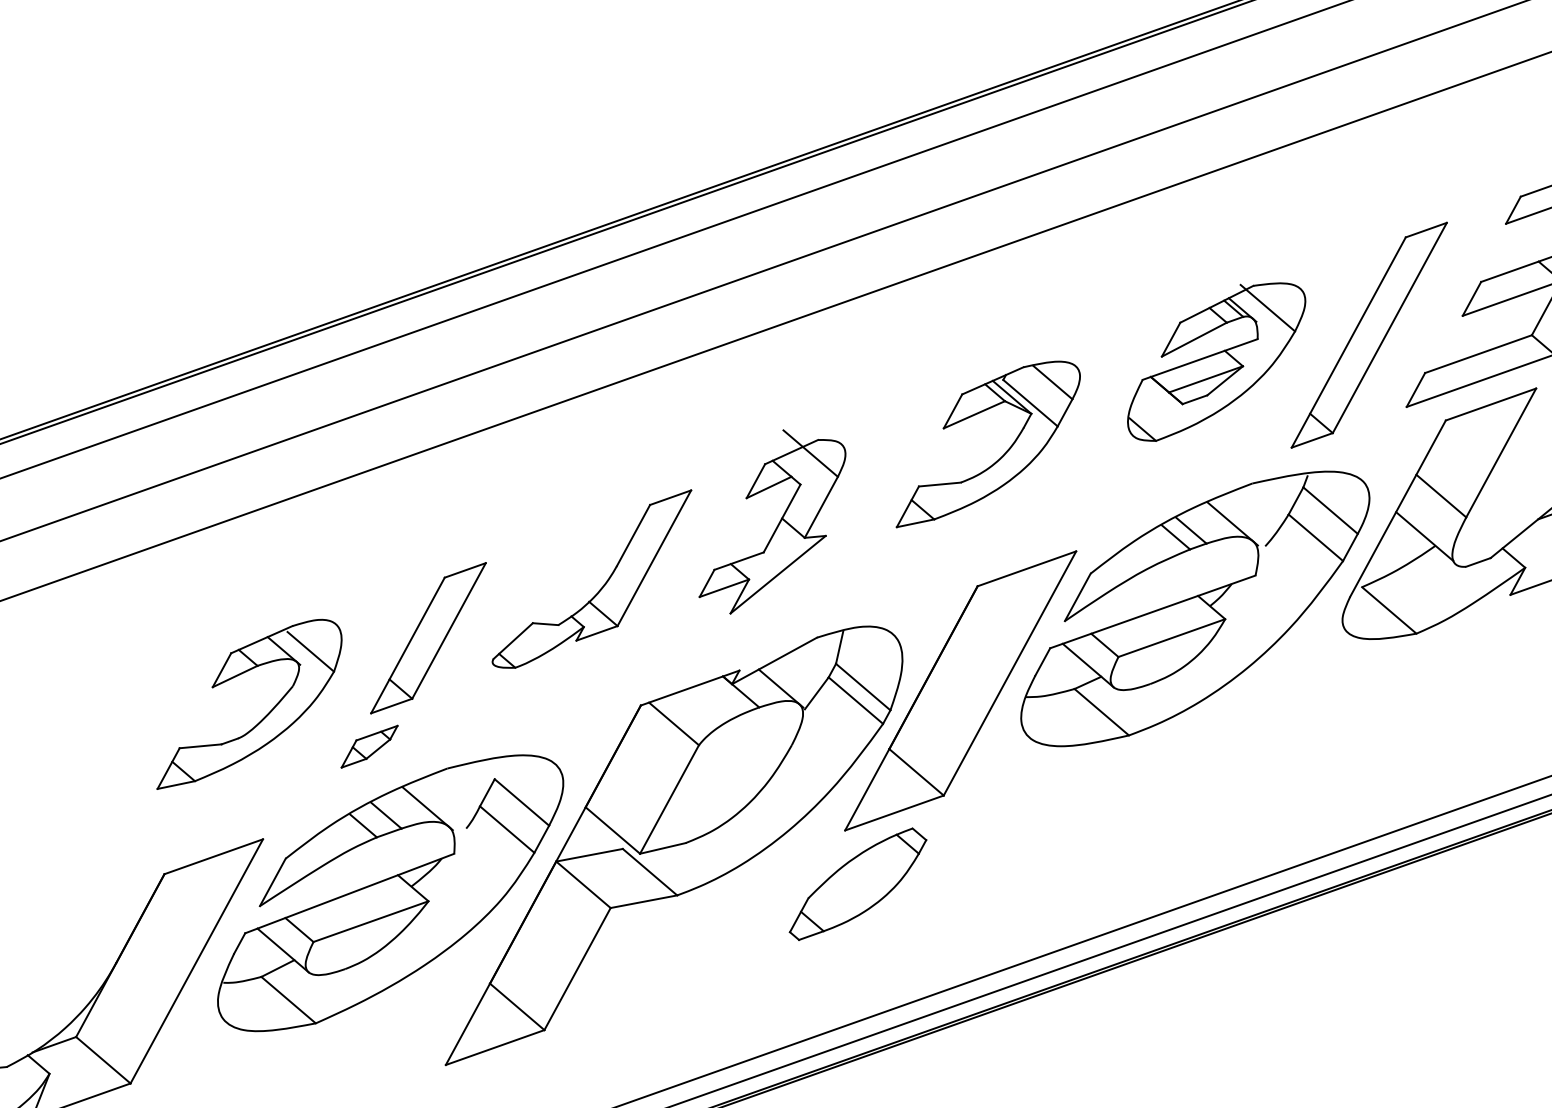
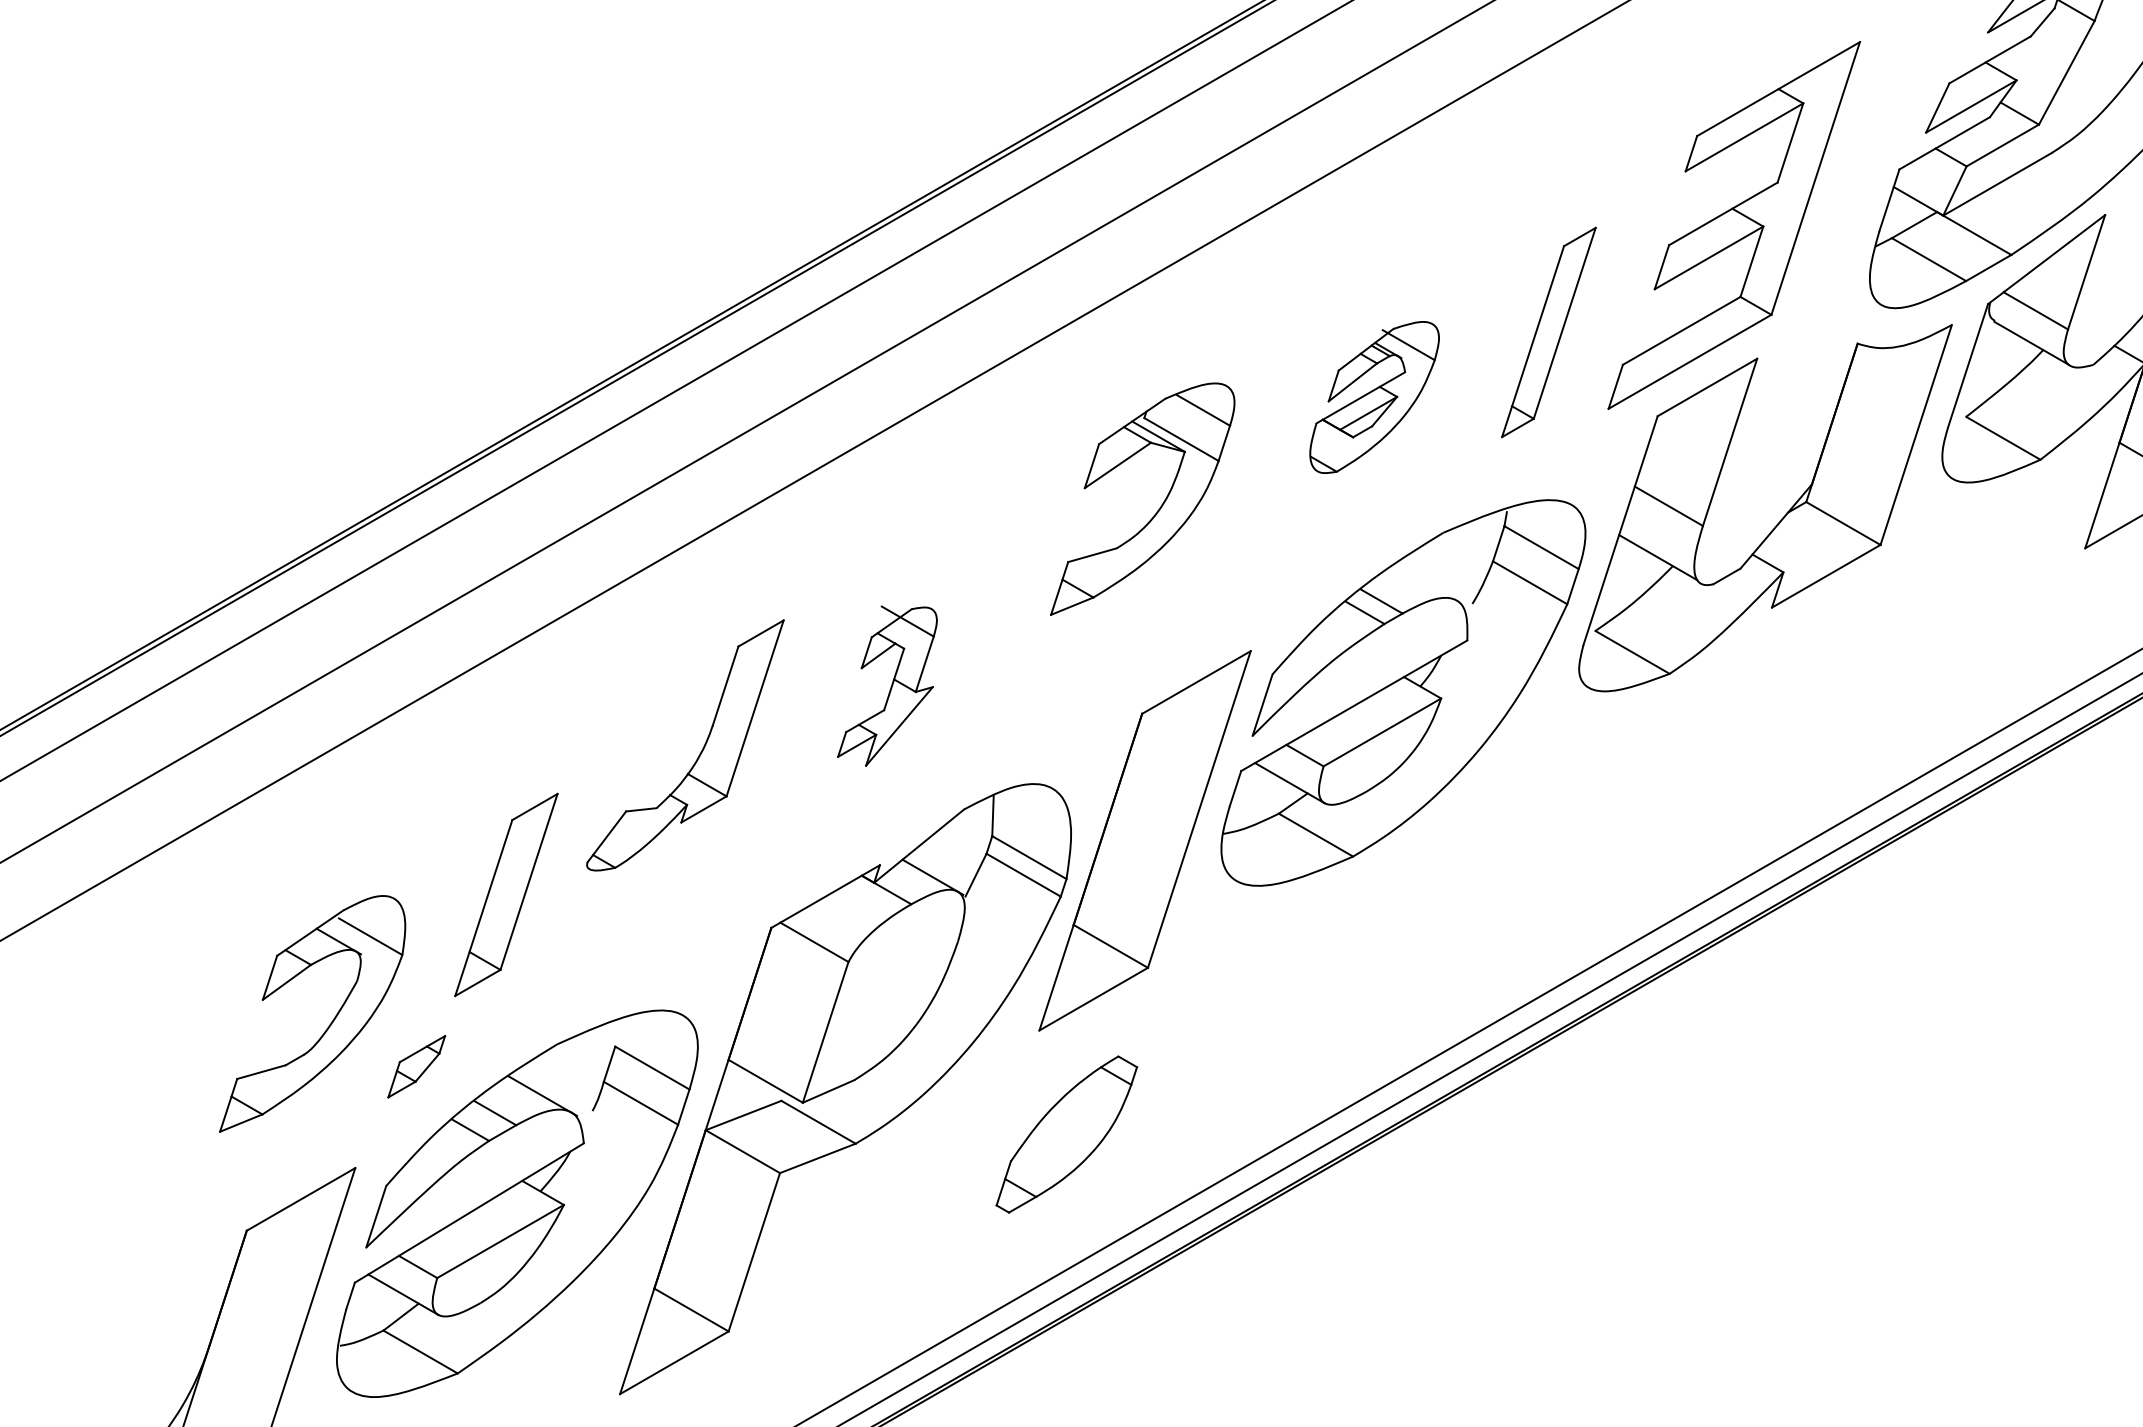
part: (1368, 335) -> (1548, 332), size x0.7
part: (1216, 362) -> (1374, 397), size x0.7
part: (999, 458) -> (1156, 511), moved
line: (1232, 523) -> (1428, 584), removed
part: (772, 524) -> (887, 685), size x0.7
part: (601, 586) -> (699, 753), moved
part: (369, 746) -> (416, 1066), moved
part: (858, 884) -> (1066, 1134), moved

